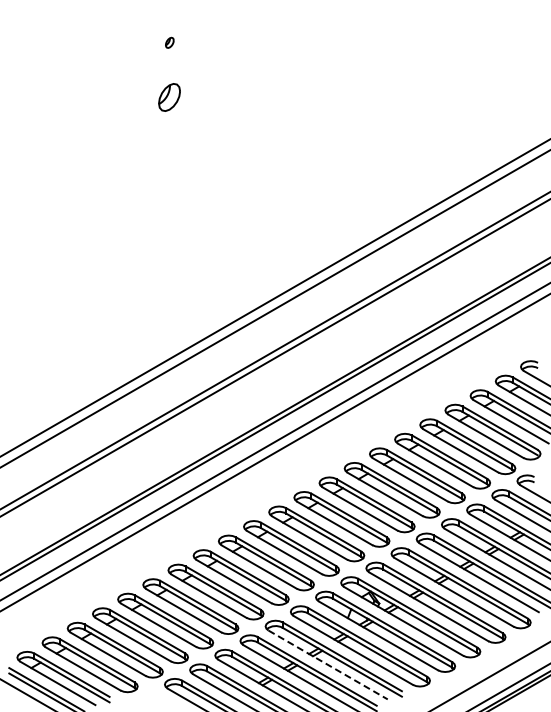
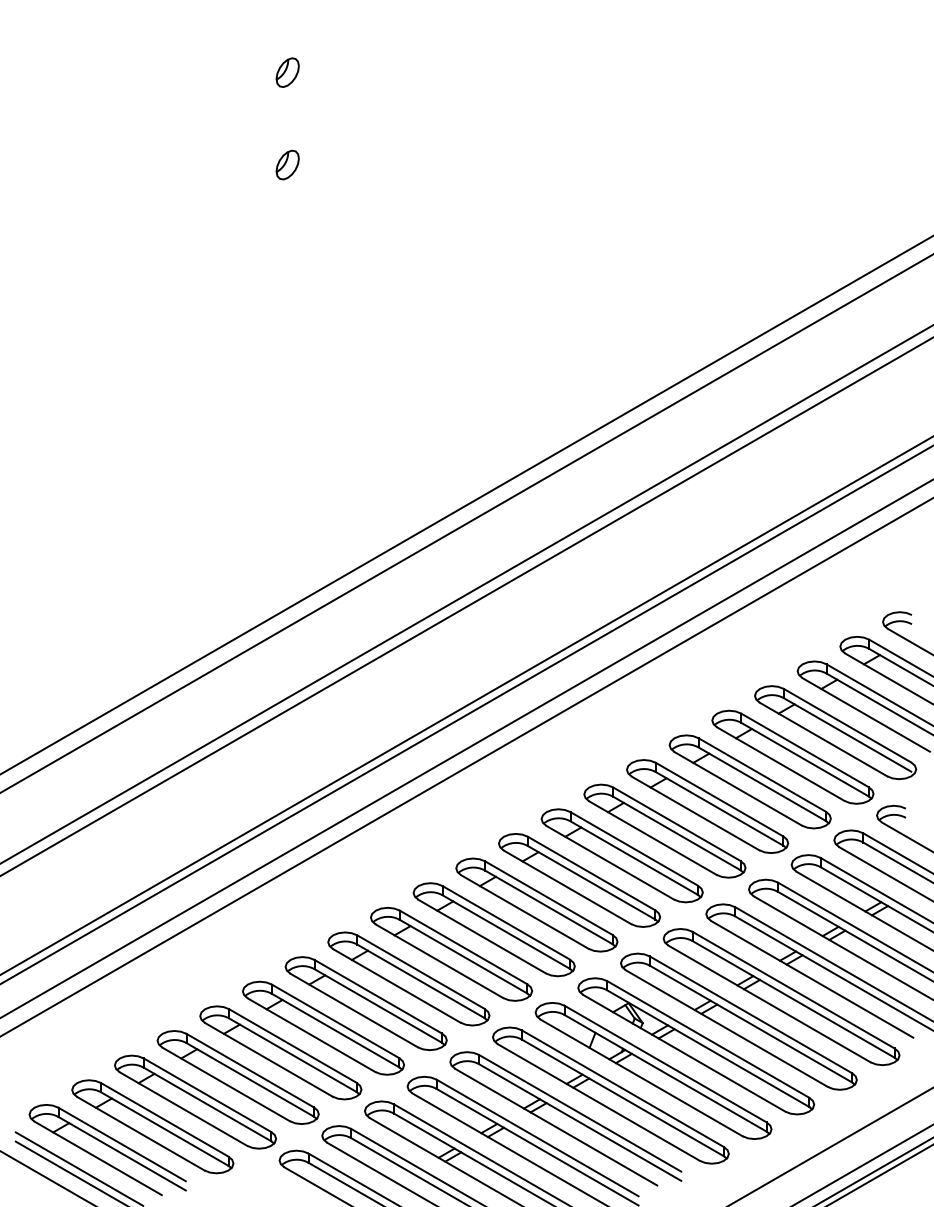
part: (169, 42) -> (287, 72), size x1.67
part: (169, 96) -> (287, 163), size x0.62
line: (328, 664) -> (556, 1126), dashed -> solid

